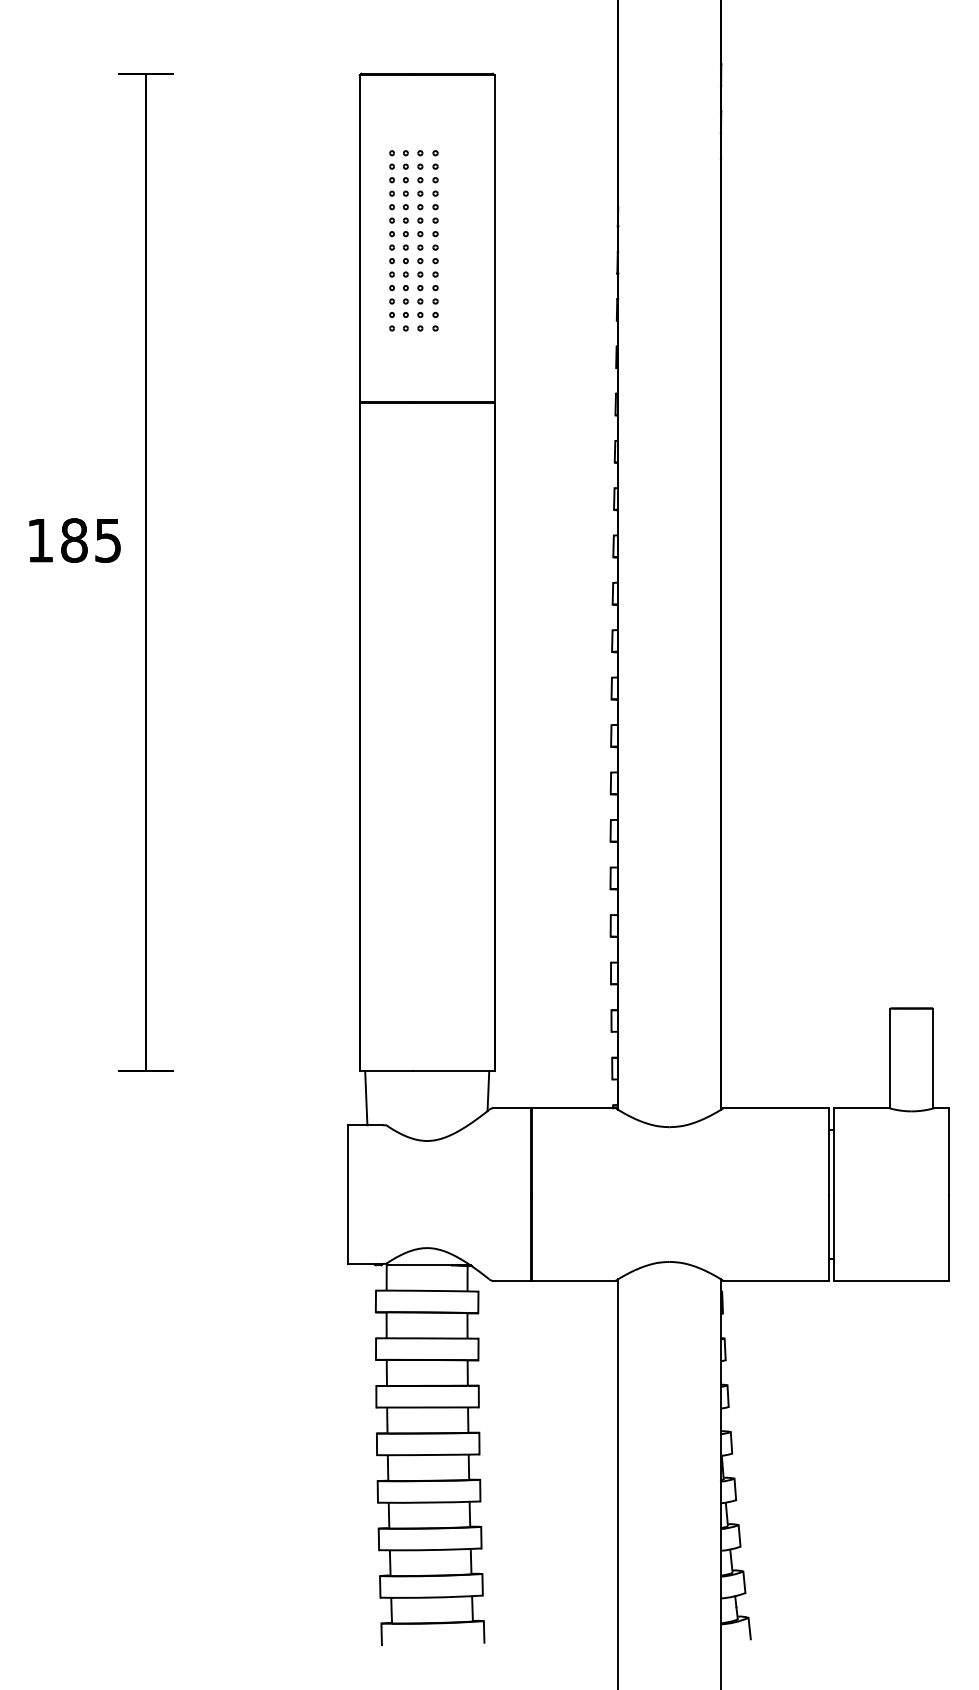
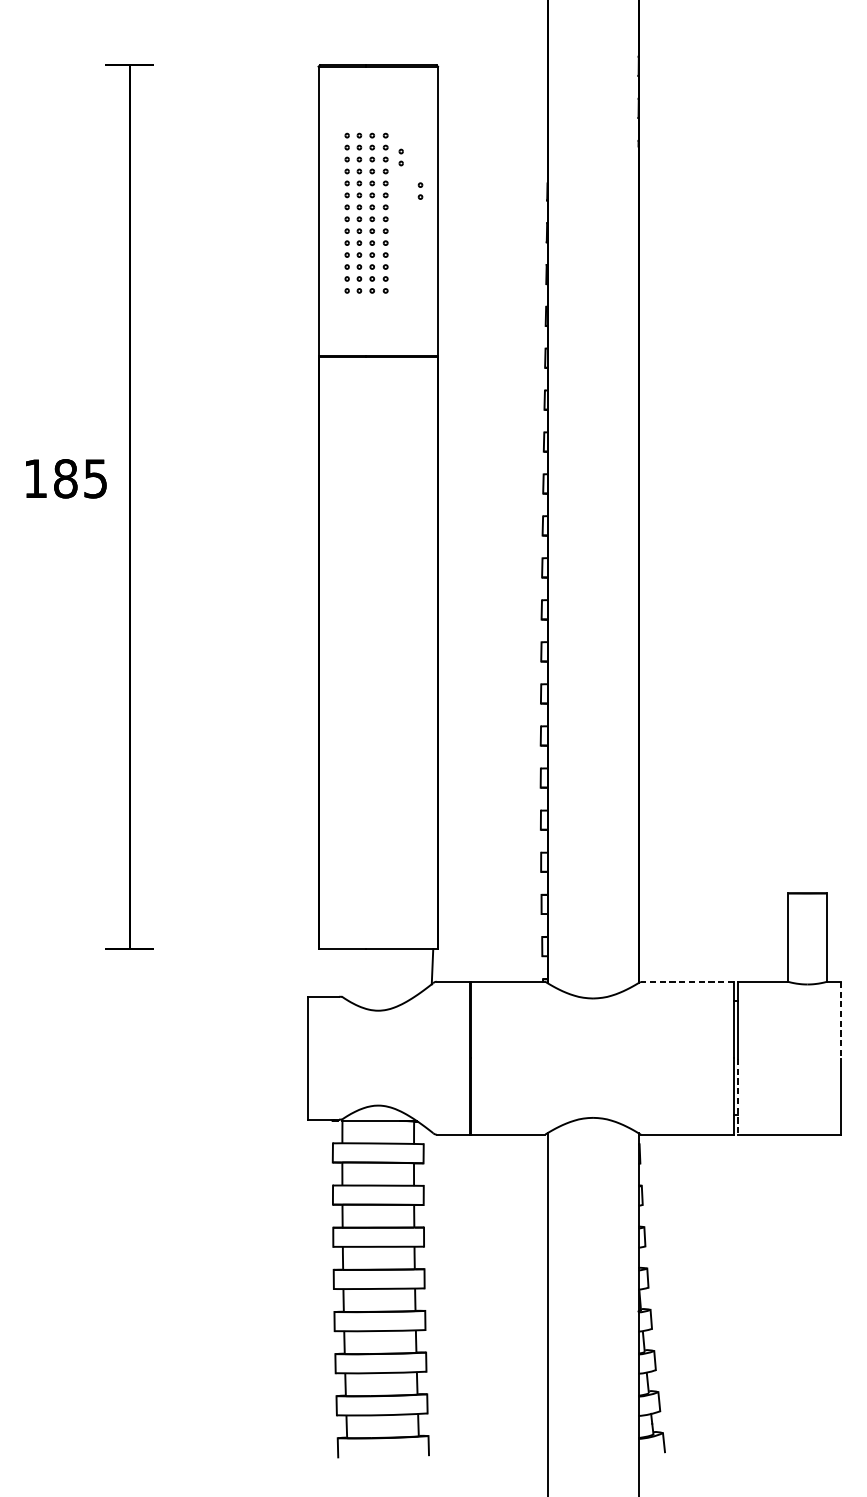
part: (452, 177) -> (400, 157), added
part: (474, 215) -> (420, 190), added
line: (366, 1098) -> (324, 973), removed
line: (776, 1108) -> (687, 981), solid -> dashed
line: (949, 1151) -> (841, 1020), solid -> dashed
line: (833, 1238) -> (738, 1097), solid -> dashed

